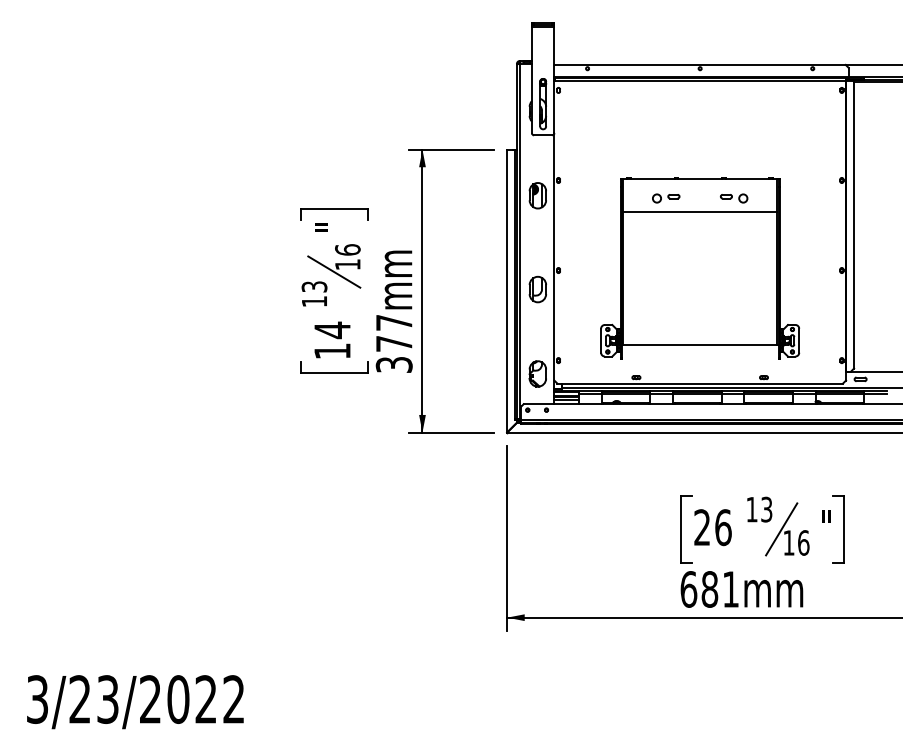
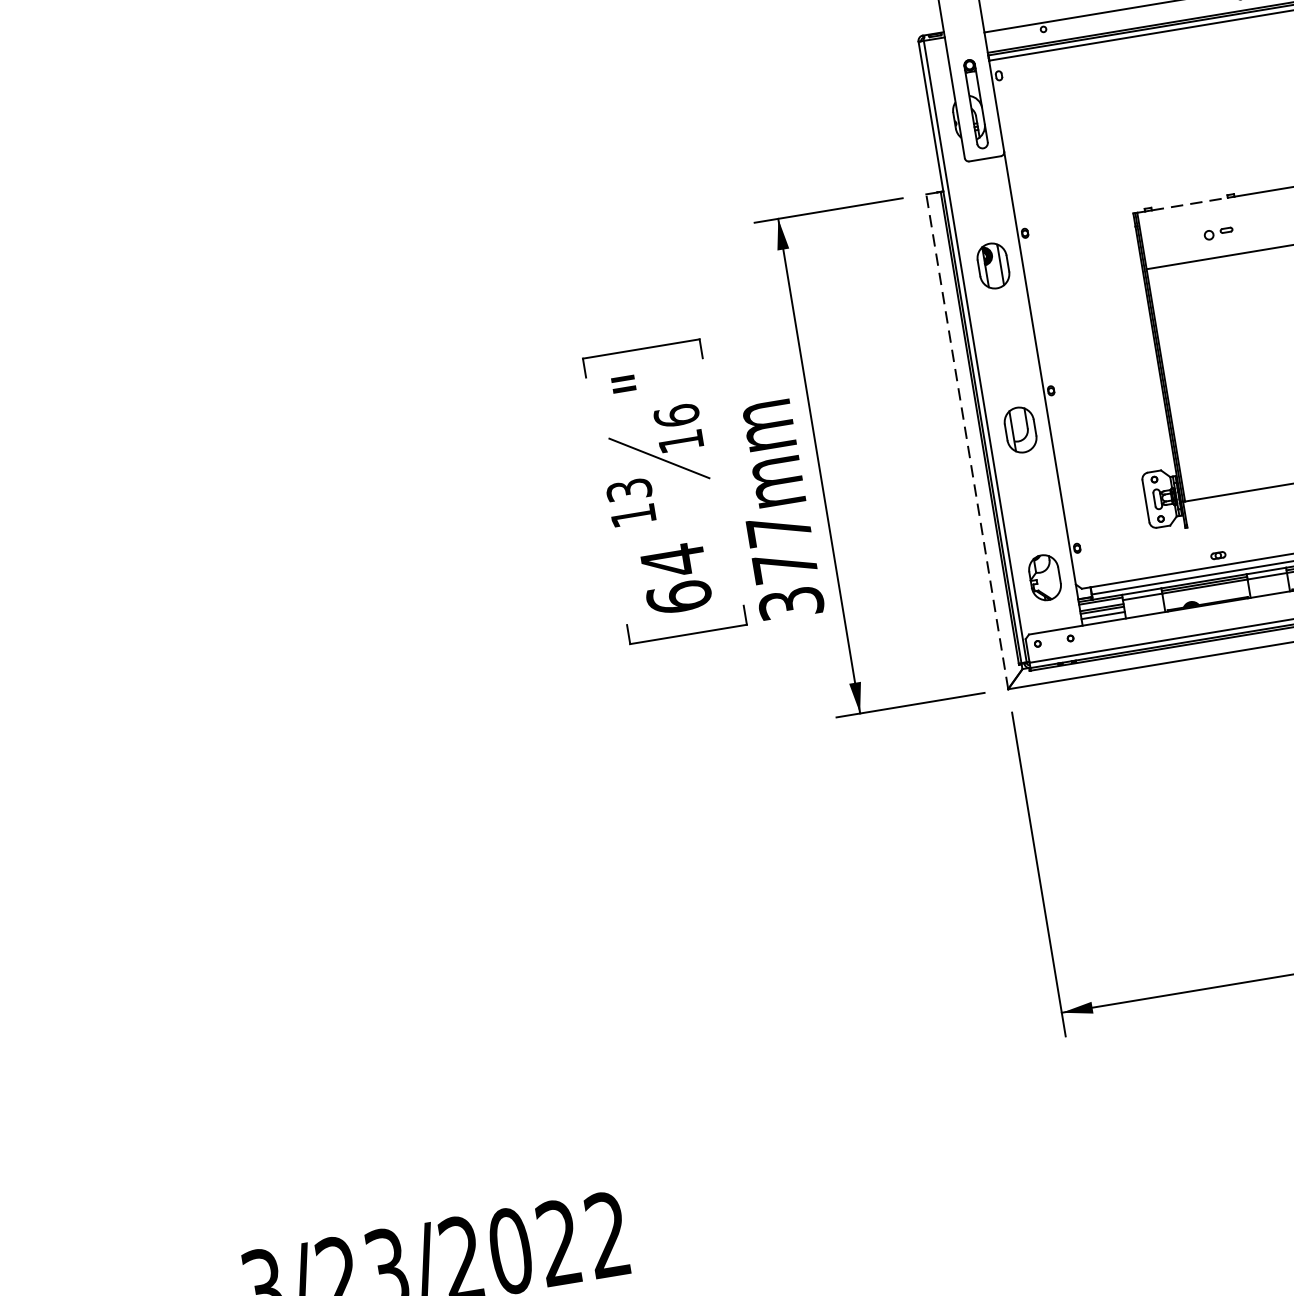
line: (652, 179) -> (1189, 204), solid -> dashed
part: (666, 198) -> (1219, 233), size x0.6
line: (507, 290) -> (967, 440), solid -> dashed
text: (332, 350) -> (679, 596), 14 -> 64

